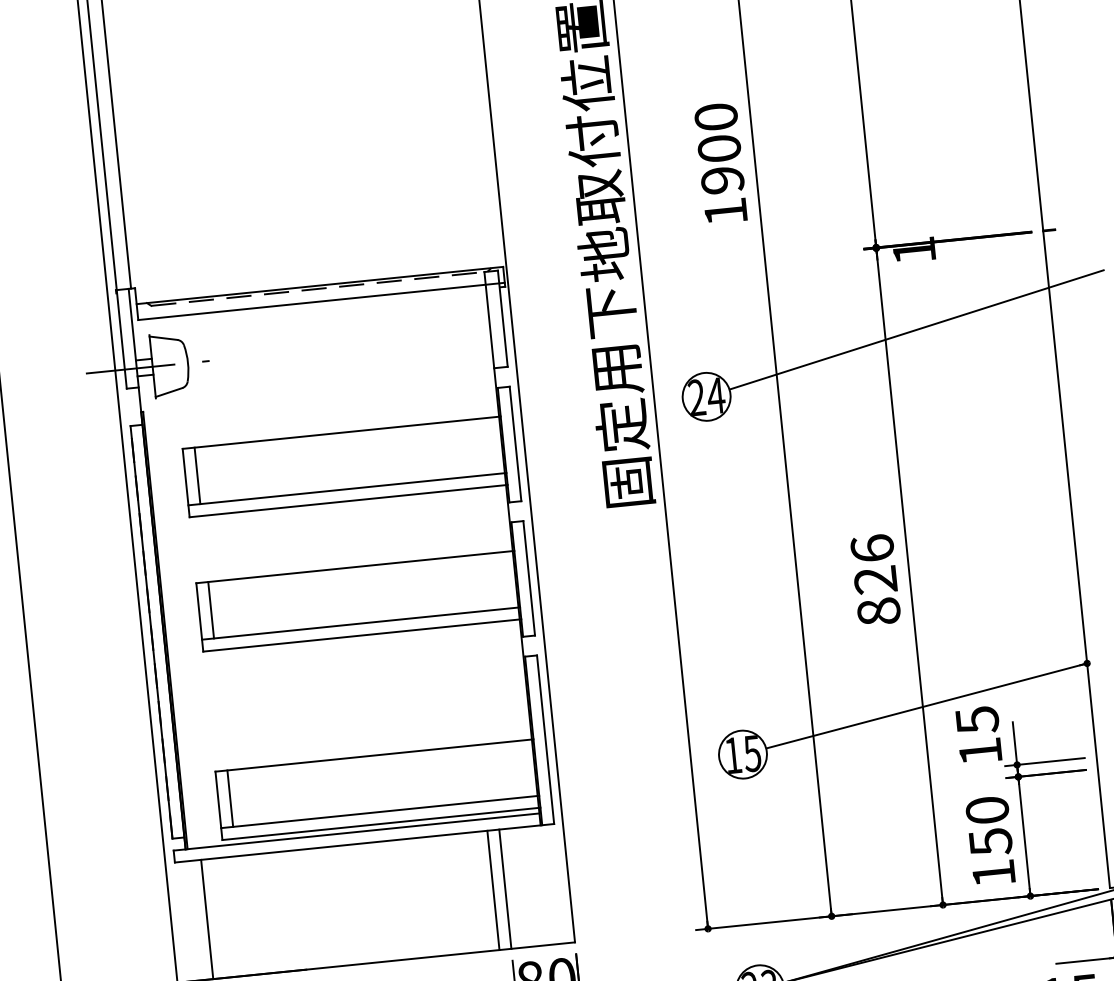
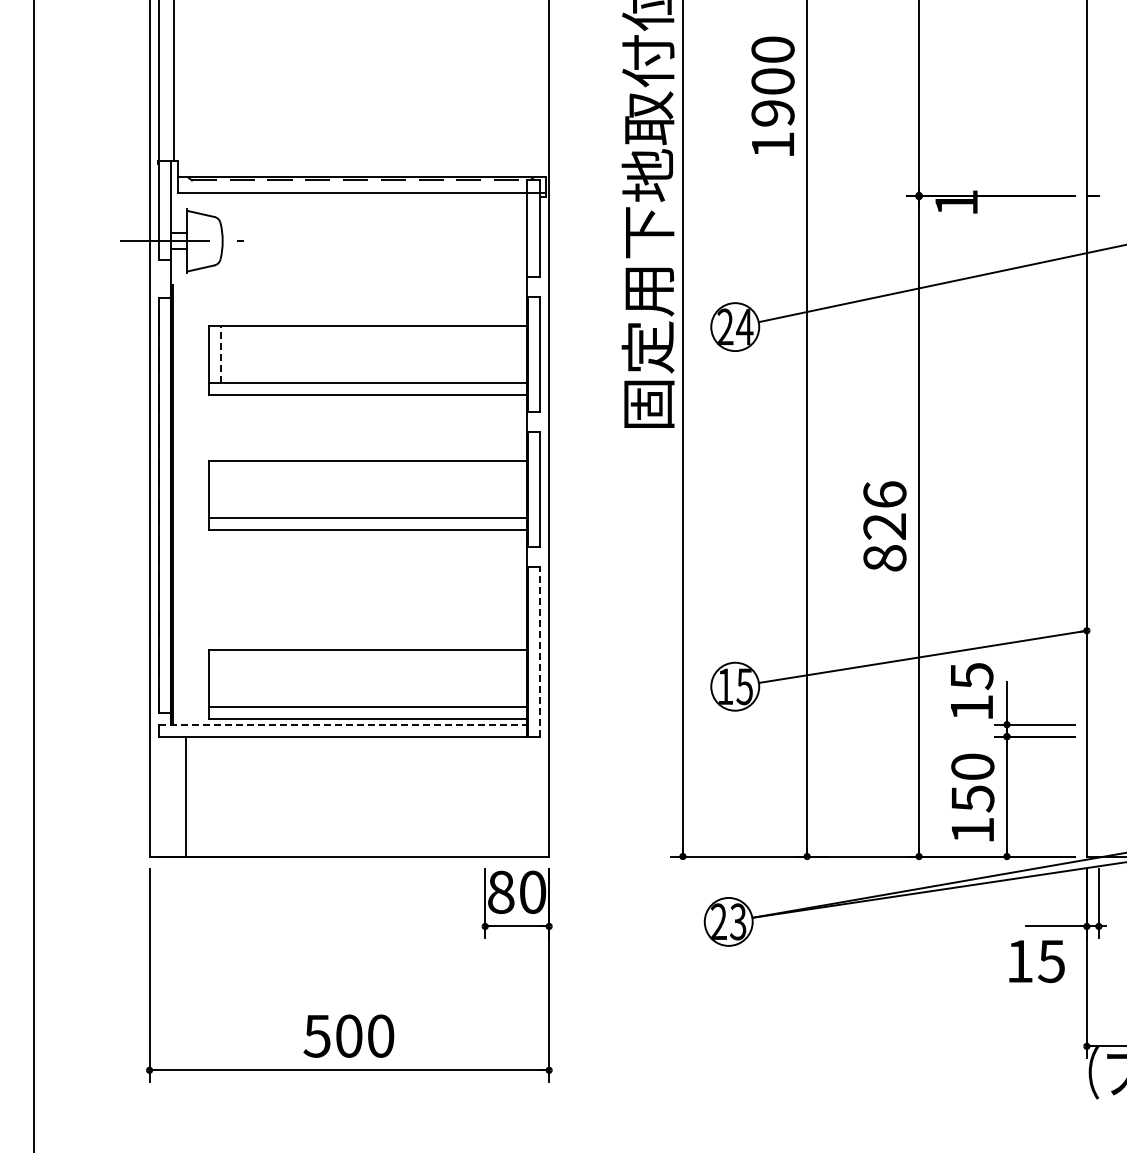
line: (197, 475) -> (220, 353), solid -> dashed
line: (210, 609) -> (220, 488), removed
line: (545, 739) -> (540, 651), solid -> dashed
line: (230, 798) -> (220, 678), removed
line: (356, 831) -> (342, 724), solid -> dashed
line: (505, 889) -> (485, 796), removed
line: (493, 890) -> (473, 796), removed

